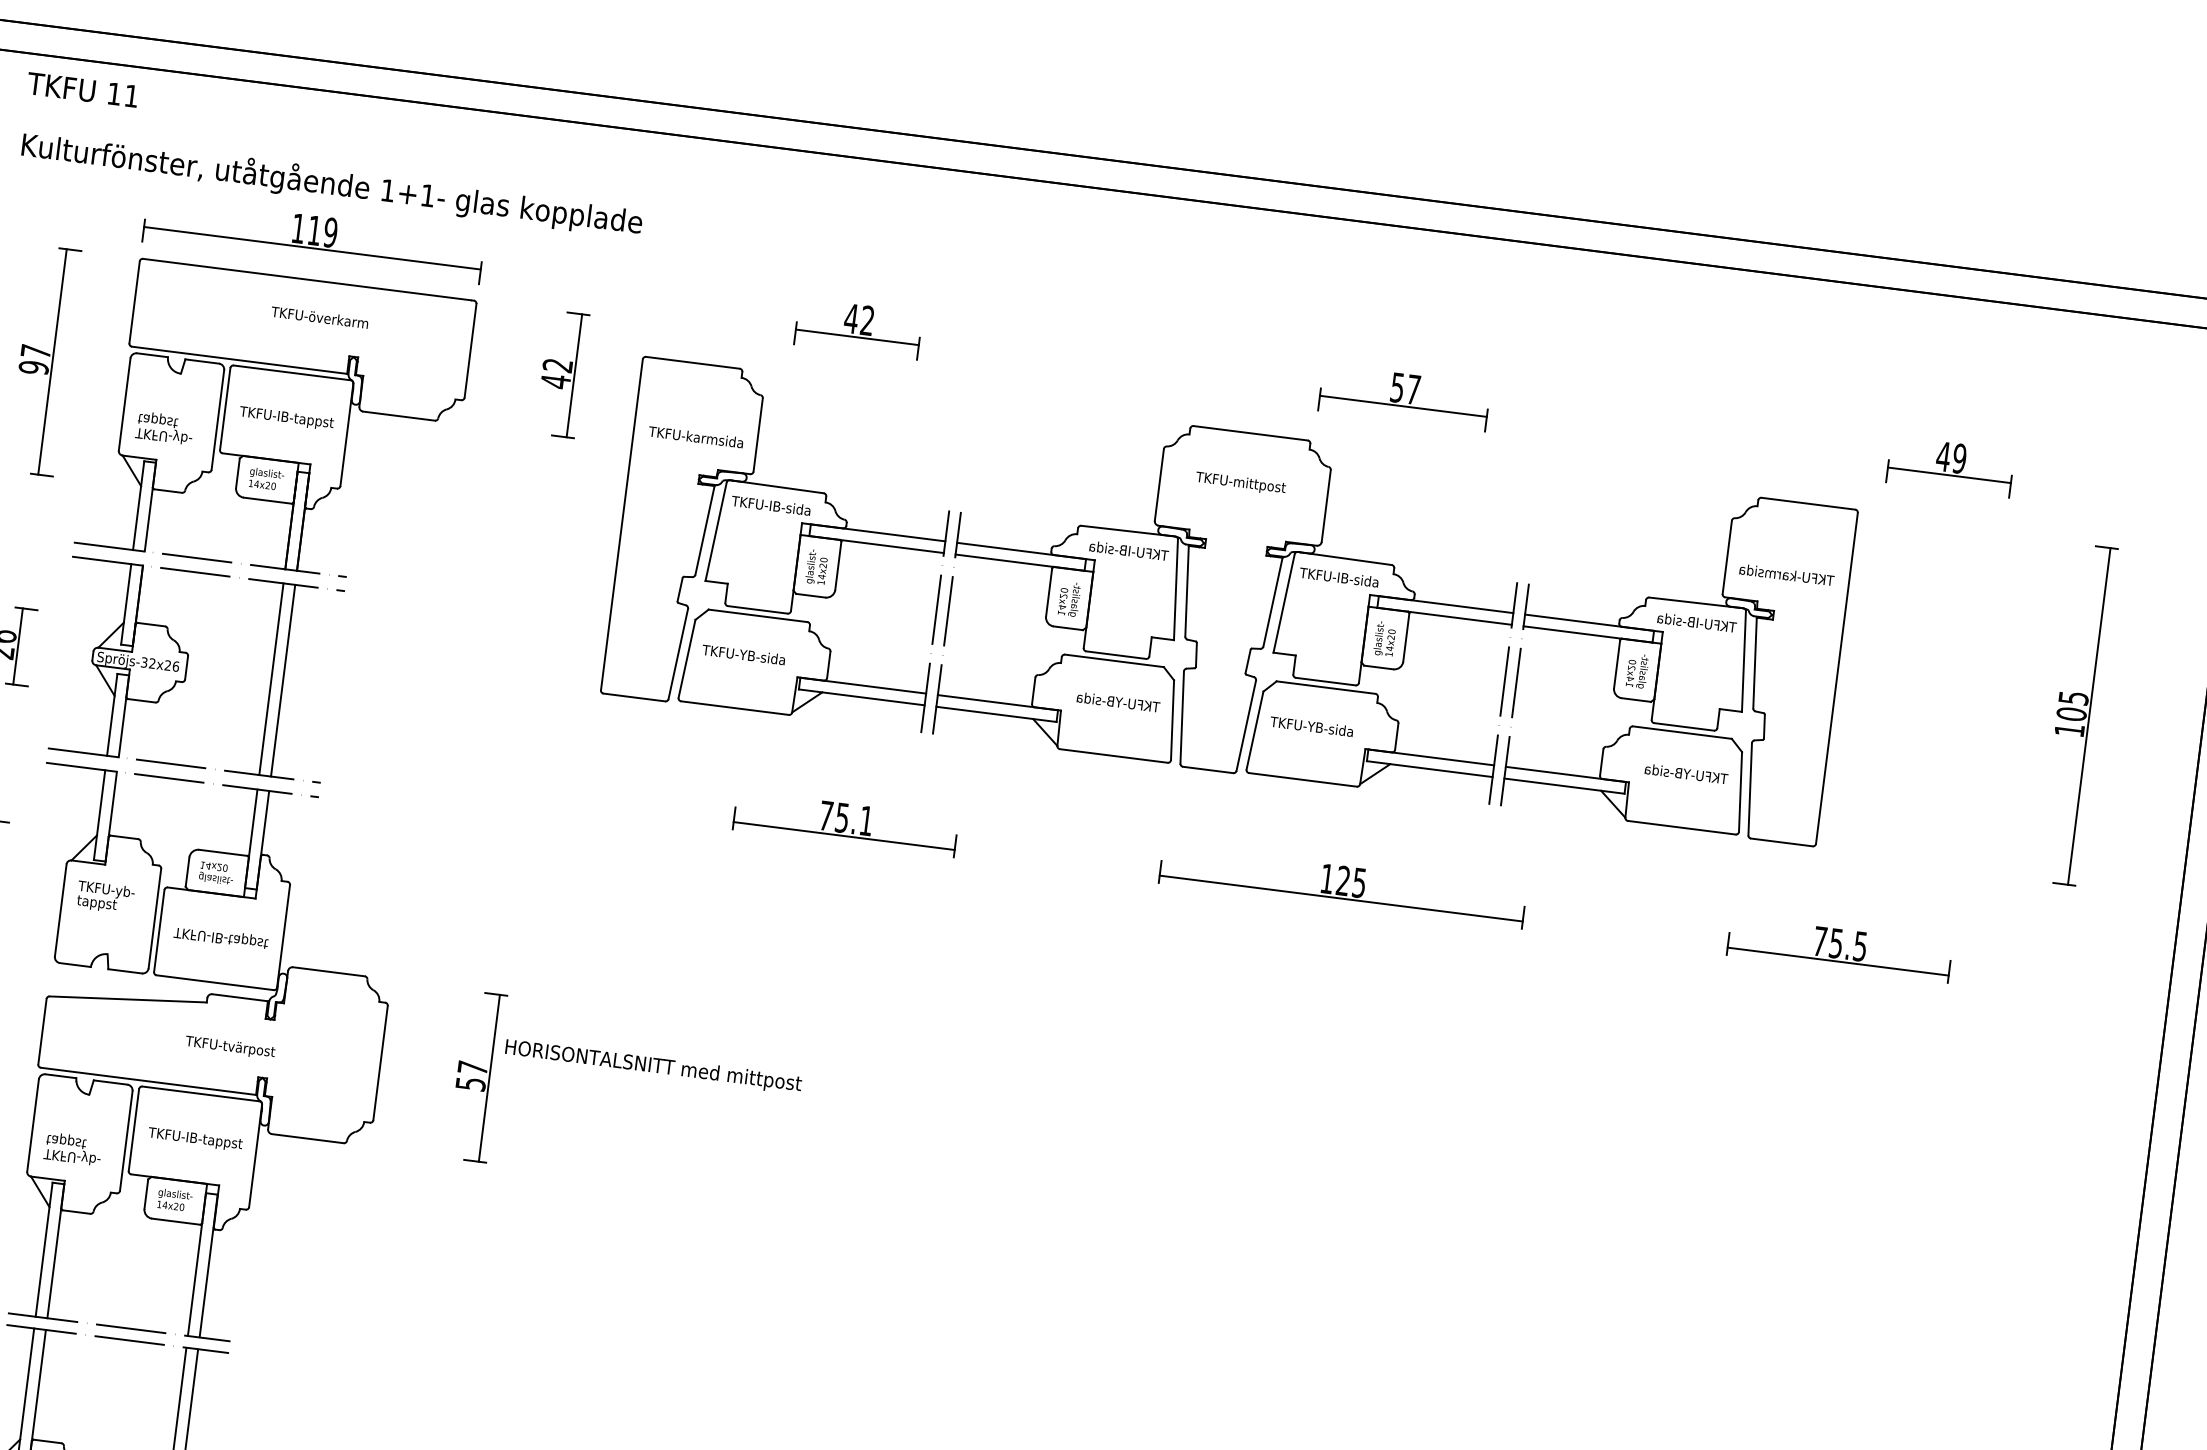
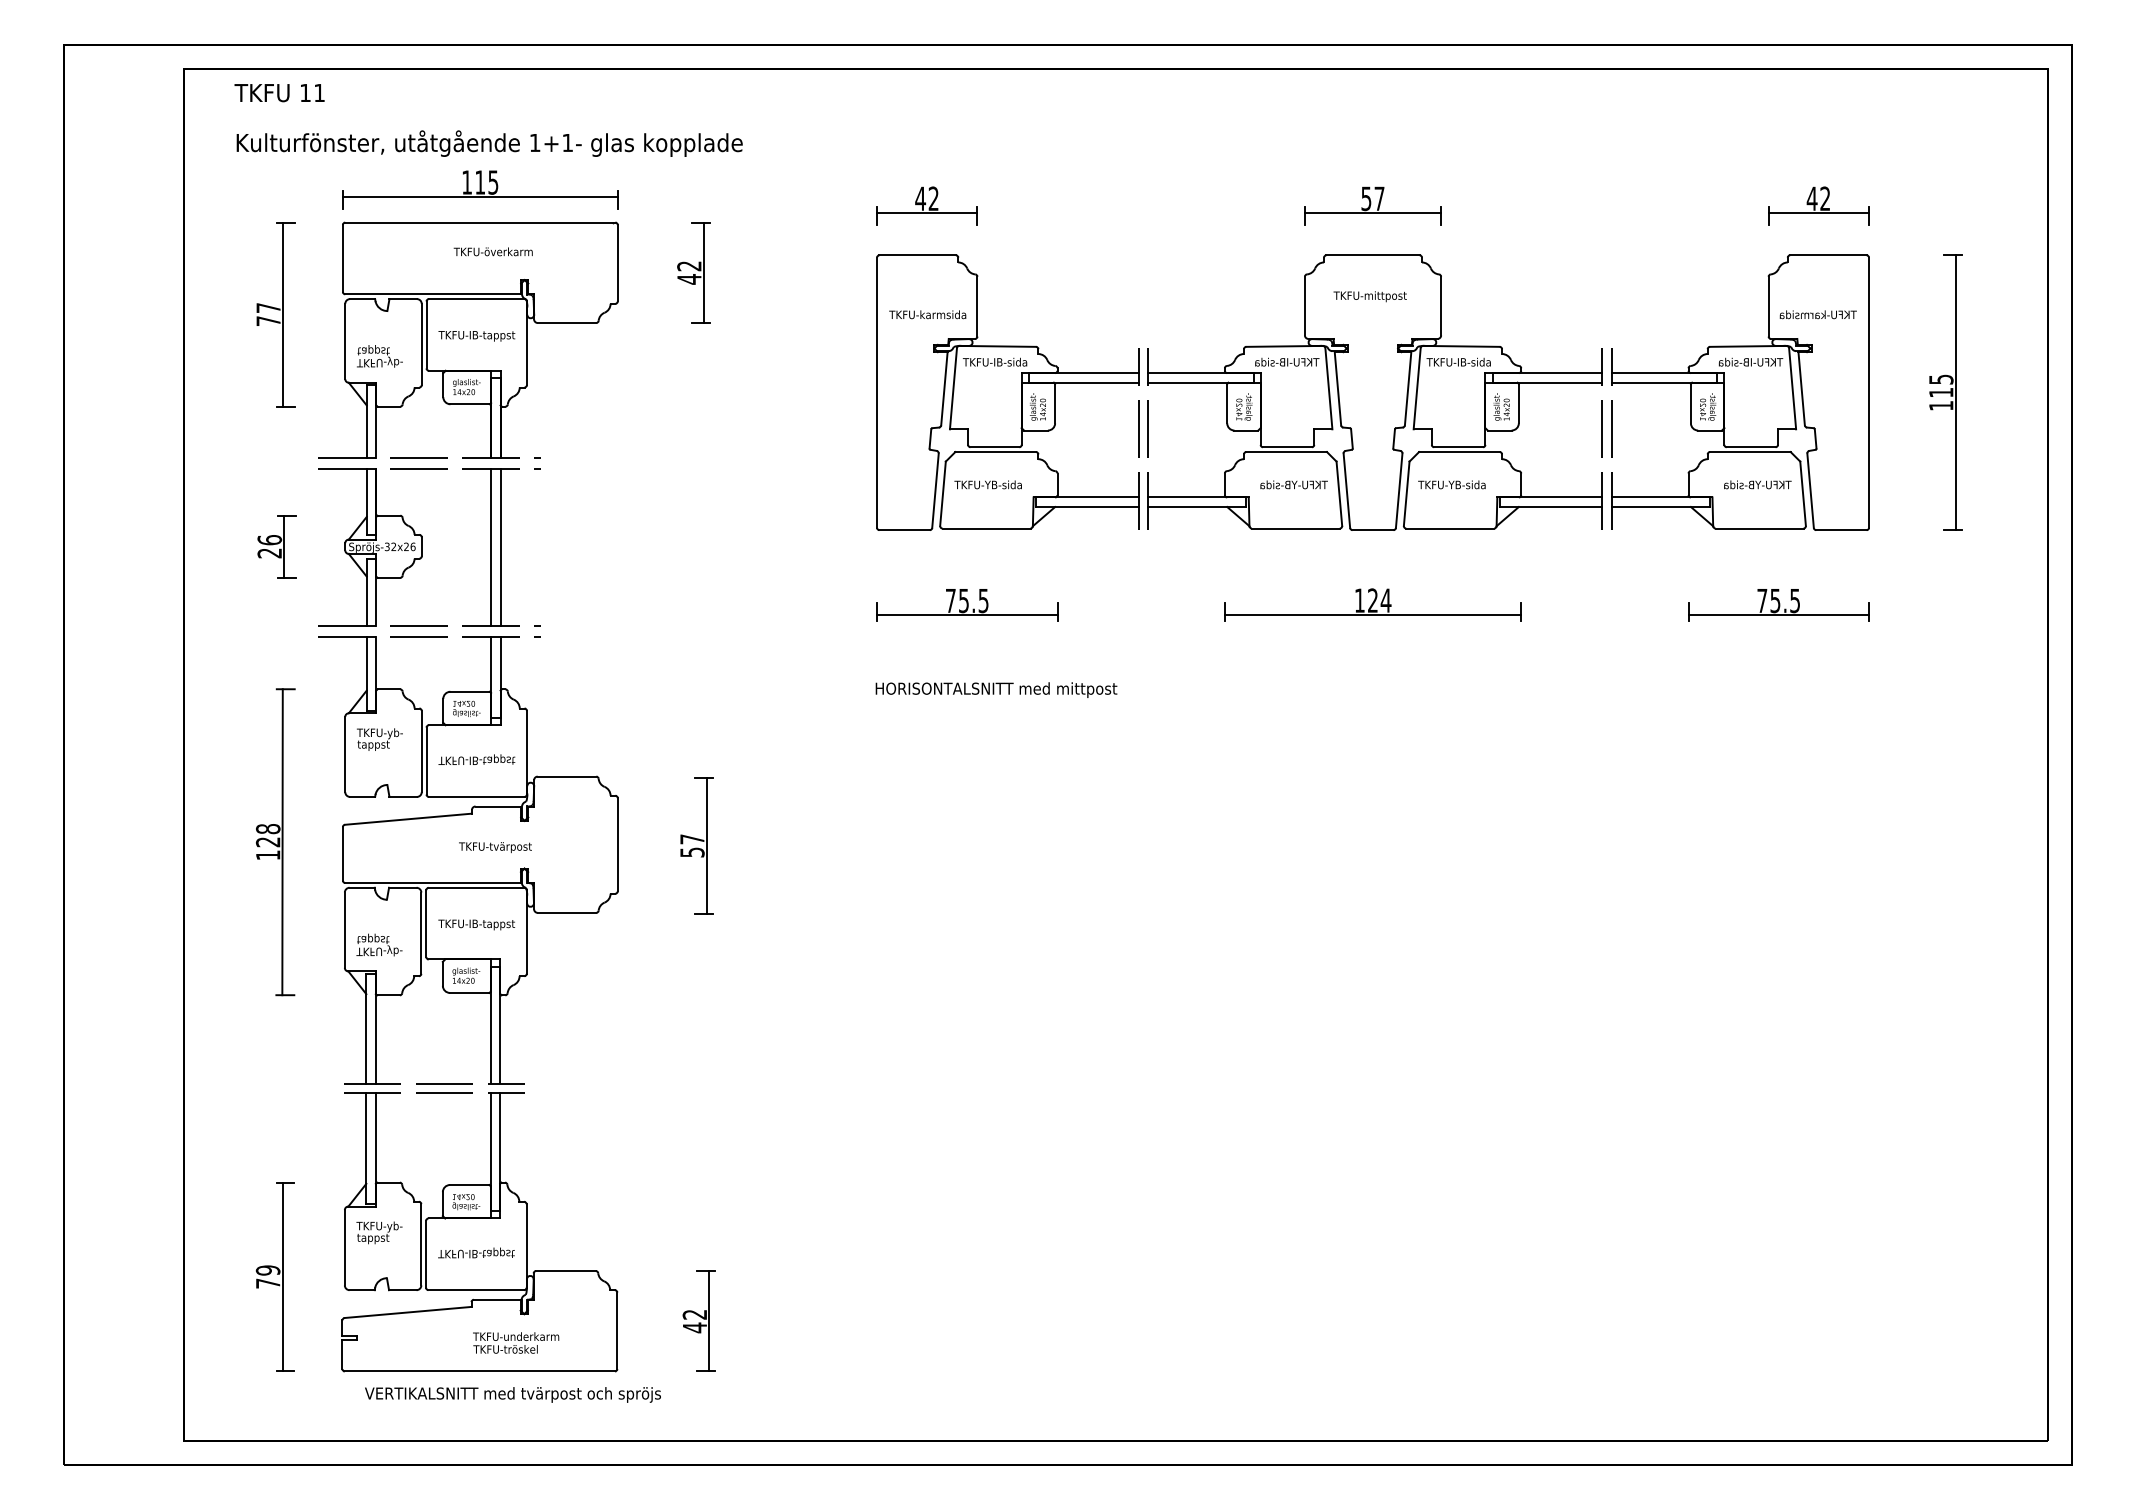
text: (330, 232) -> (493, 182), 119 -> 115
text: (33, 368) -> (268, 321), 97 -> 77
text: (1959, 458) -> (1825, 198), 49 -> 42
part: (1228, 601) -> (1372, 392), moved
text: (2071, 713) -> (1941, 392), 105 -> 115
text: (866, 821) -> (983, 601), 75.1 -> 75.5
text: (1358, 882) -> (1385, 600), 125 -> 124
text: (653, 1066) -> (996, 689), moved

